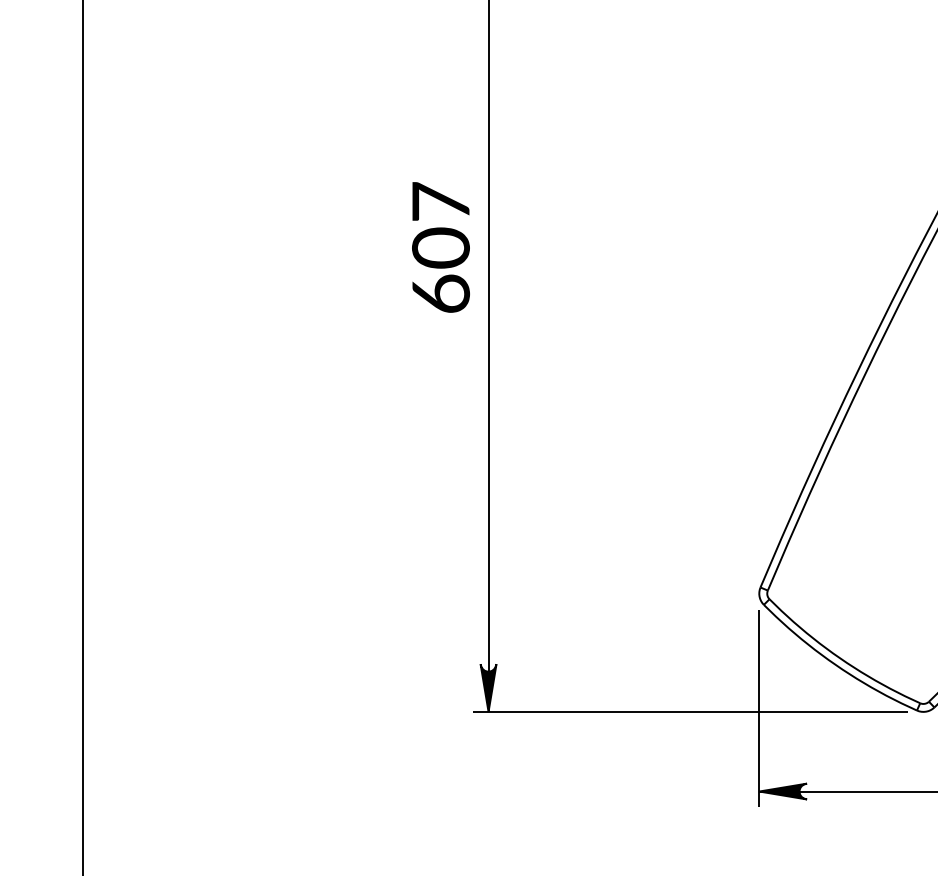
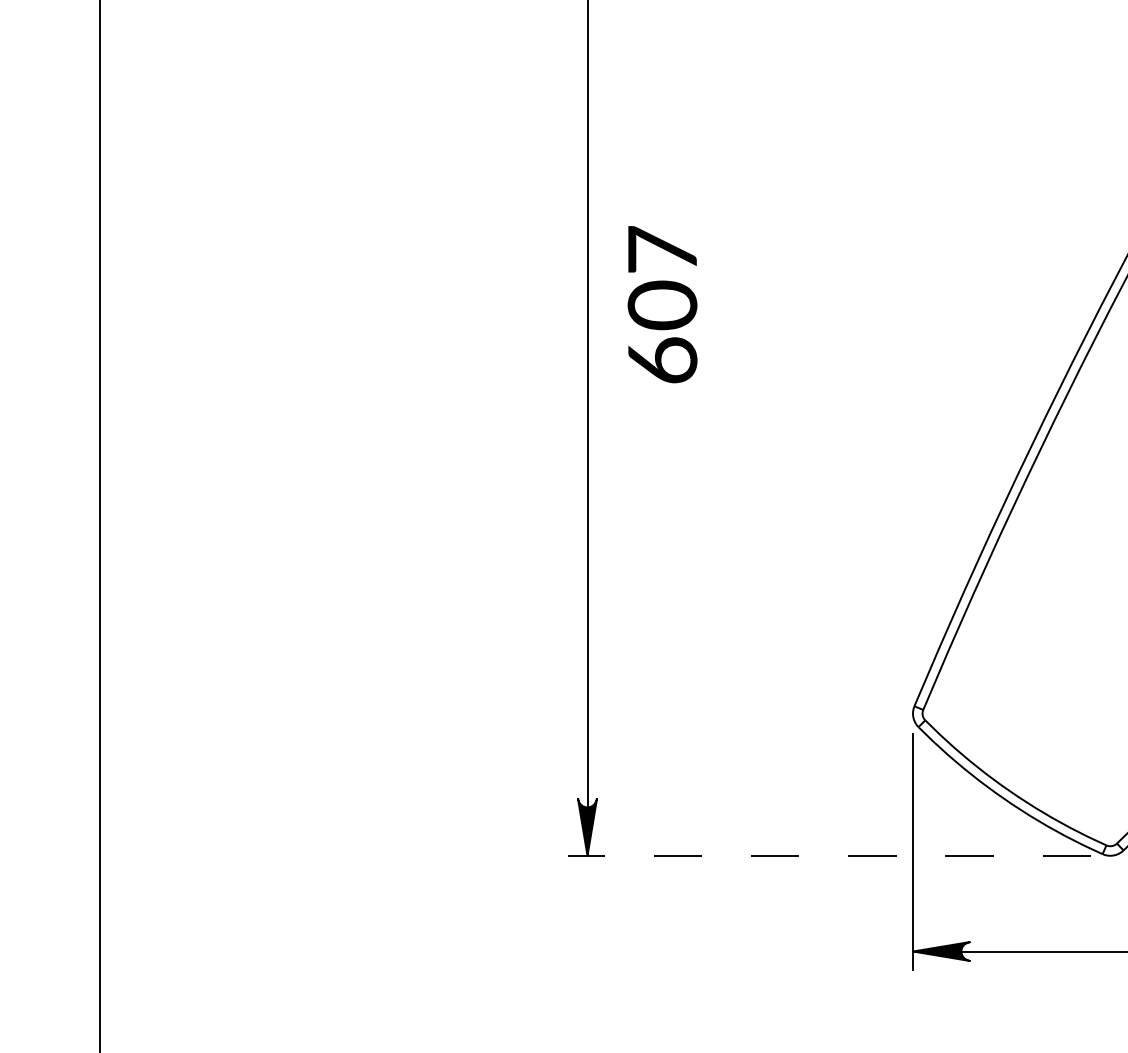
text: (440, 247) -> (661, 304), moved
line: (689, 711) -> (829, 855), solid -> dashed

